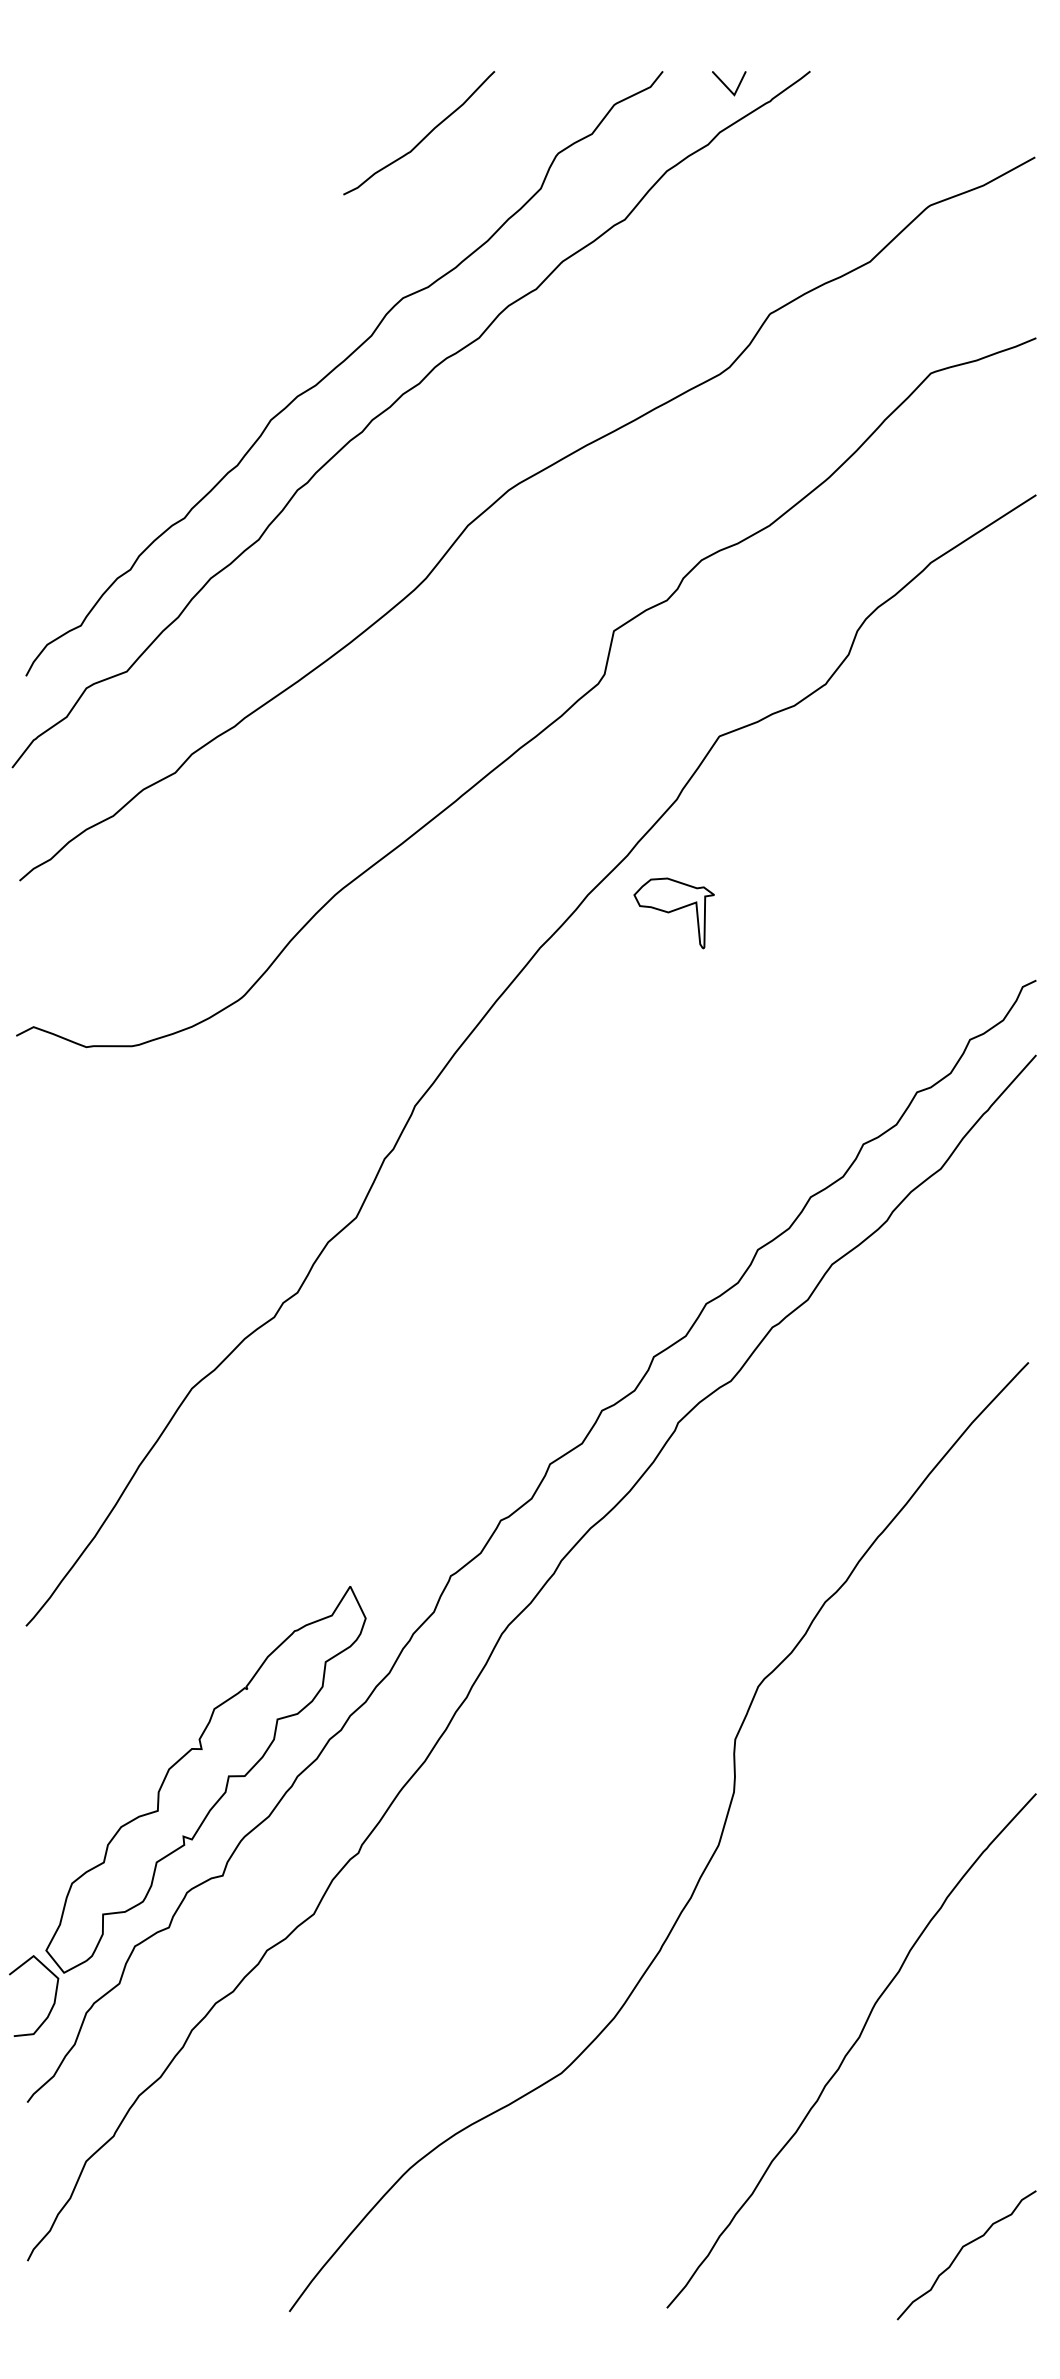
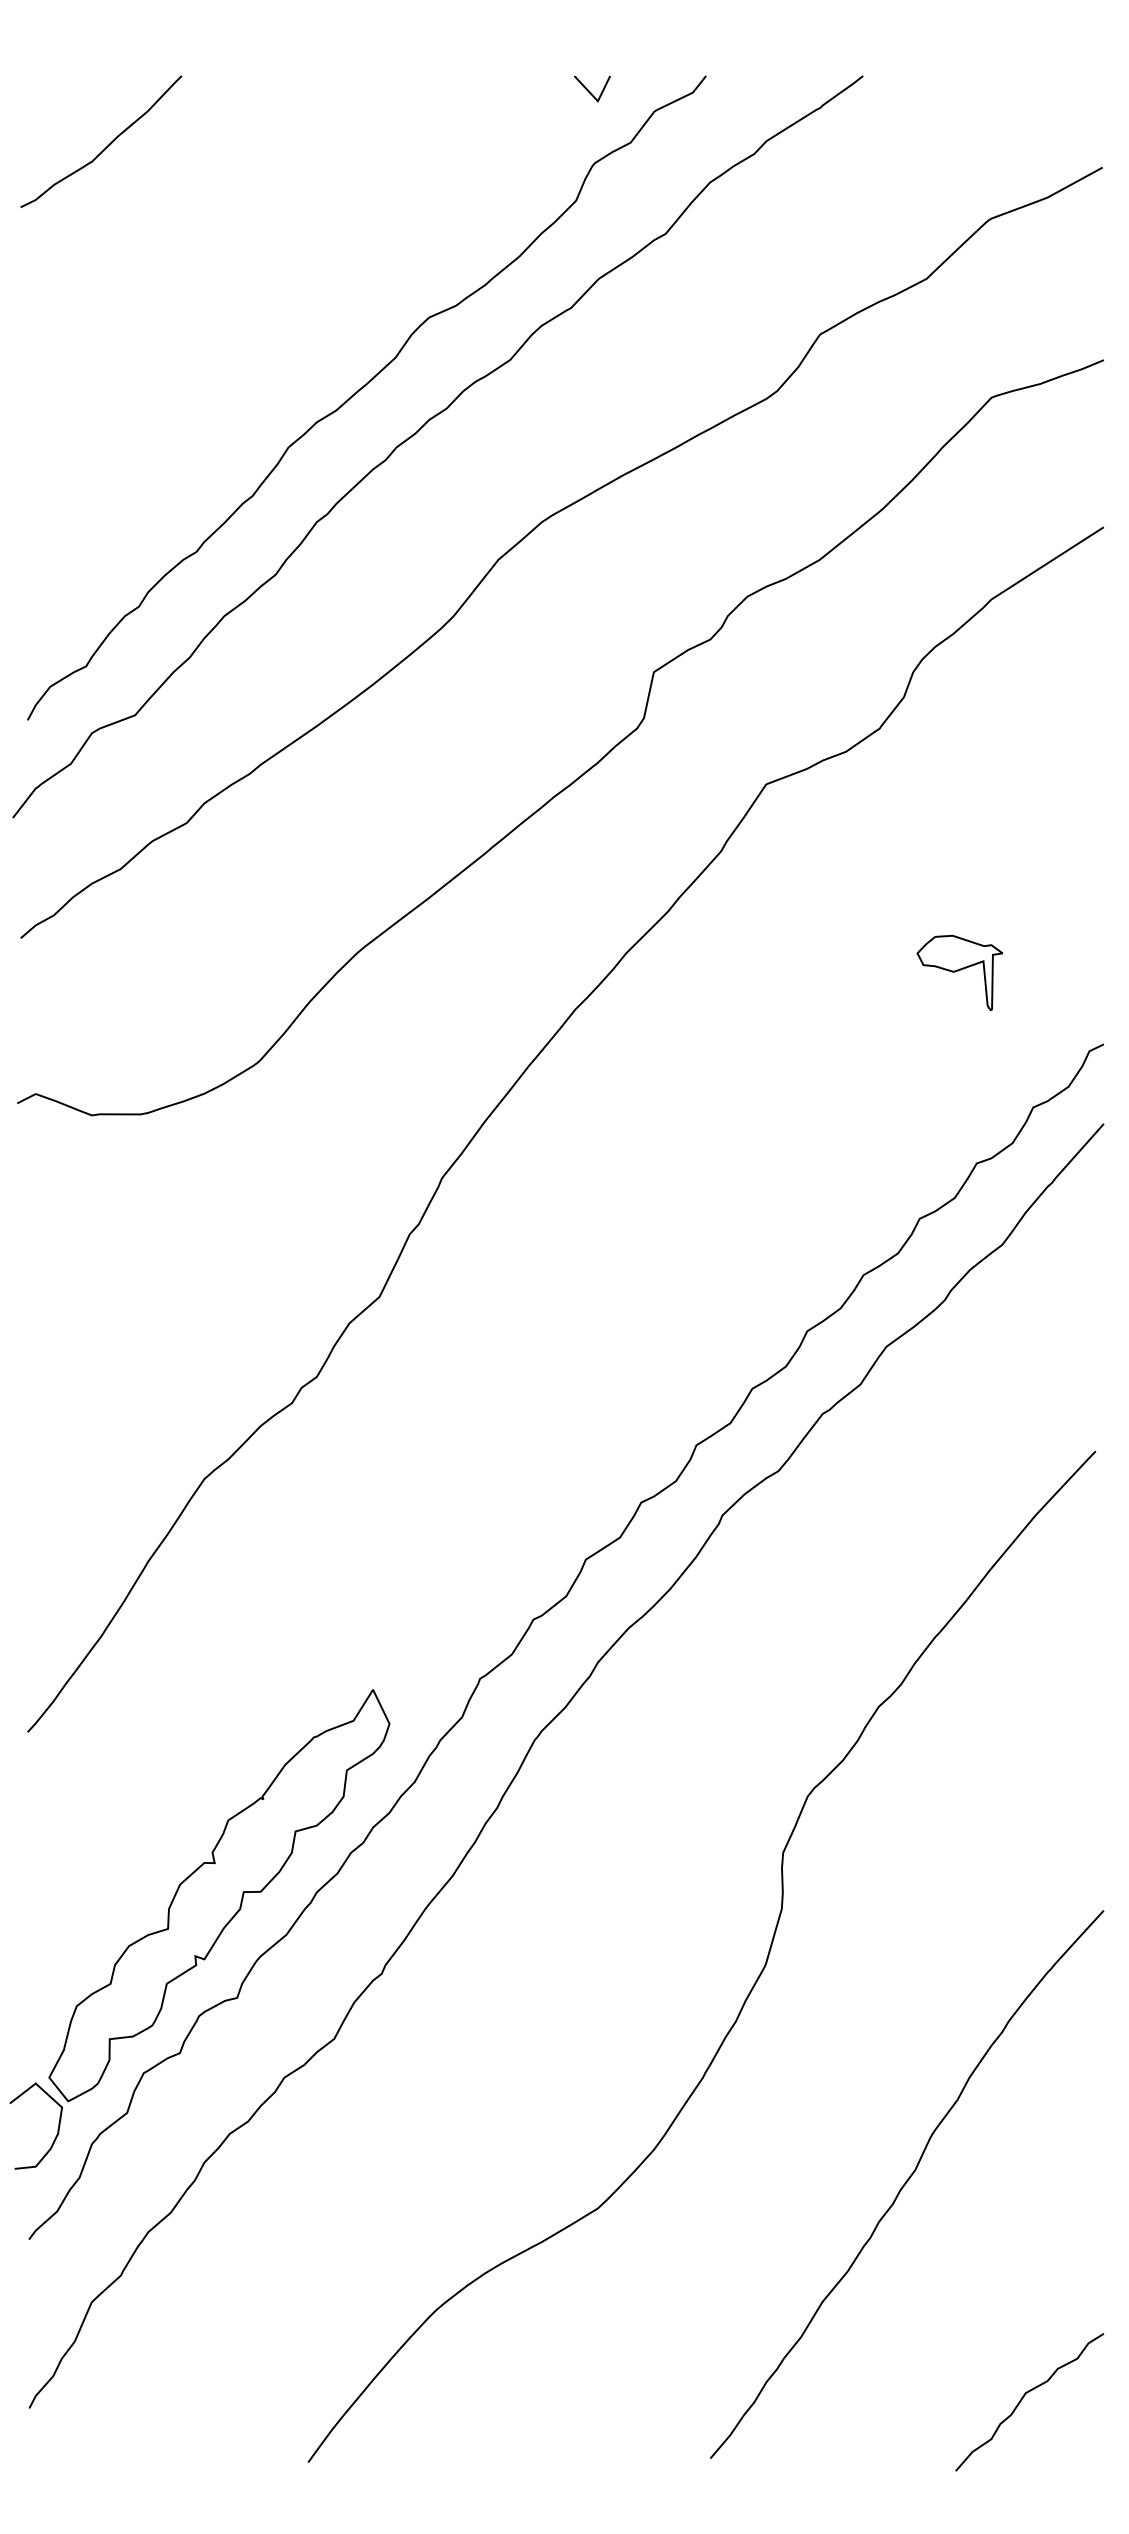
line: (726, 85) -> (589, 91), moved
curve: (423, 137) -> (105, 146), moved
part: (673, 913) -> (959, 973), moved

